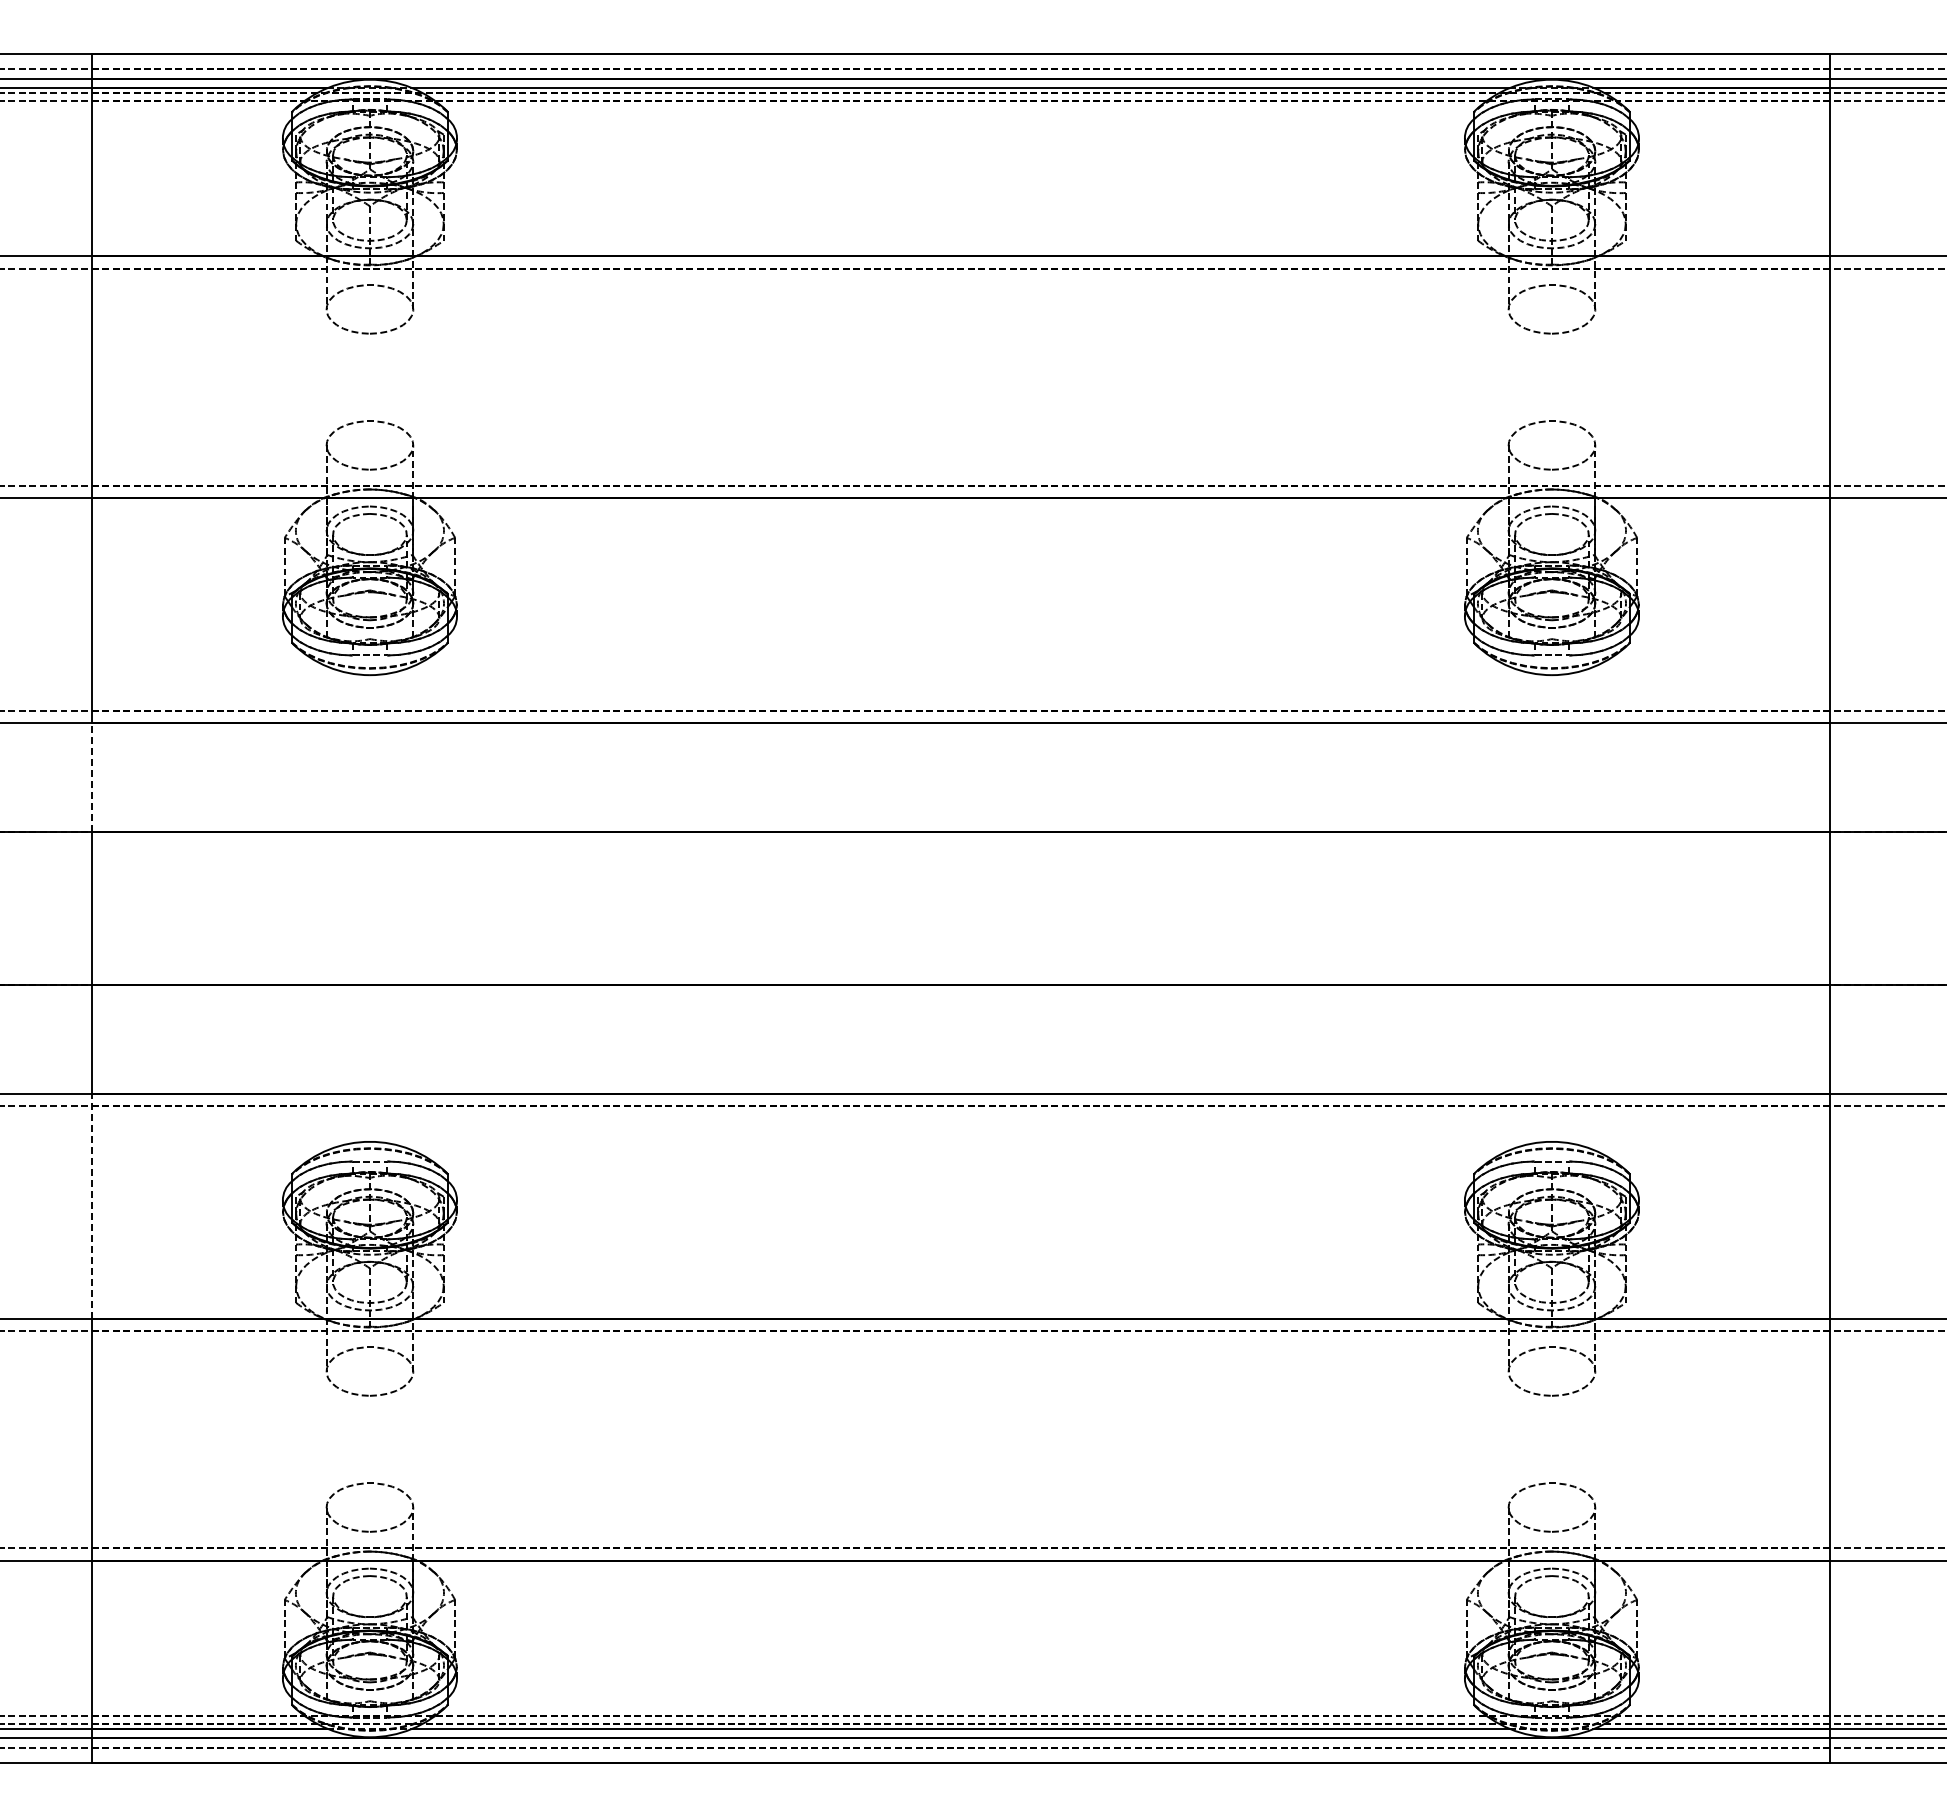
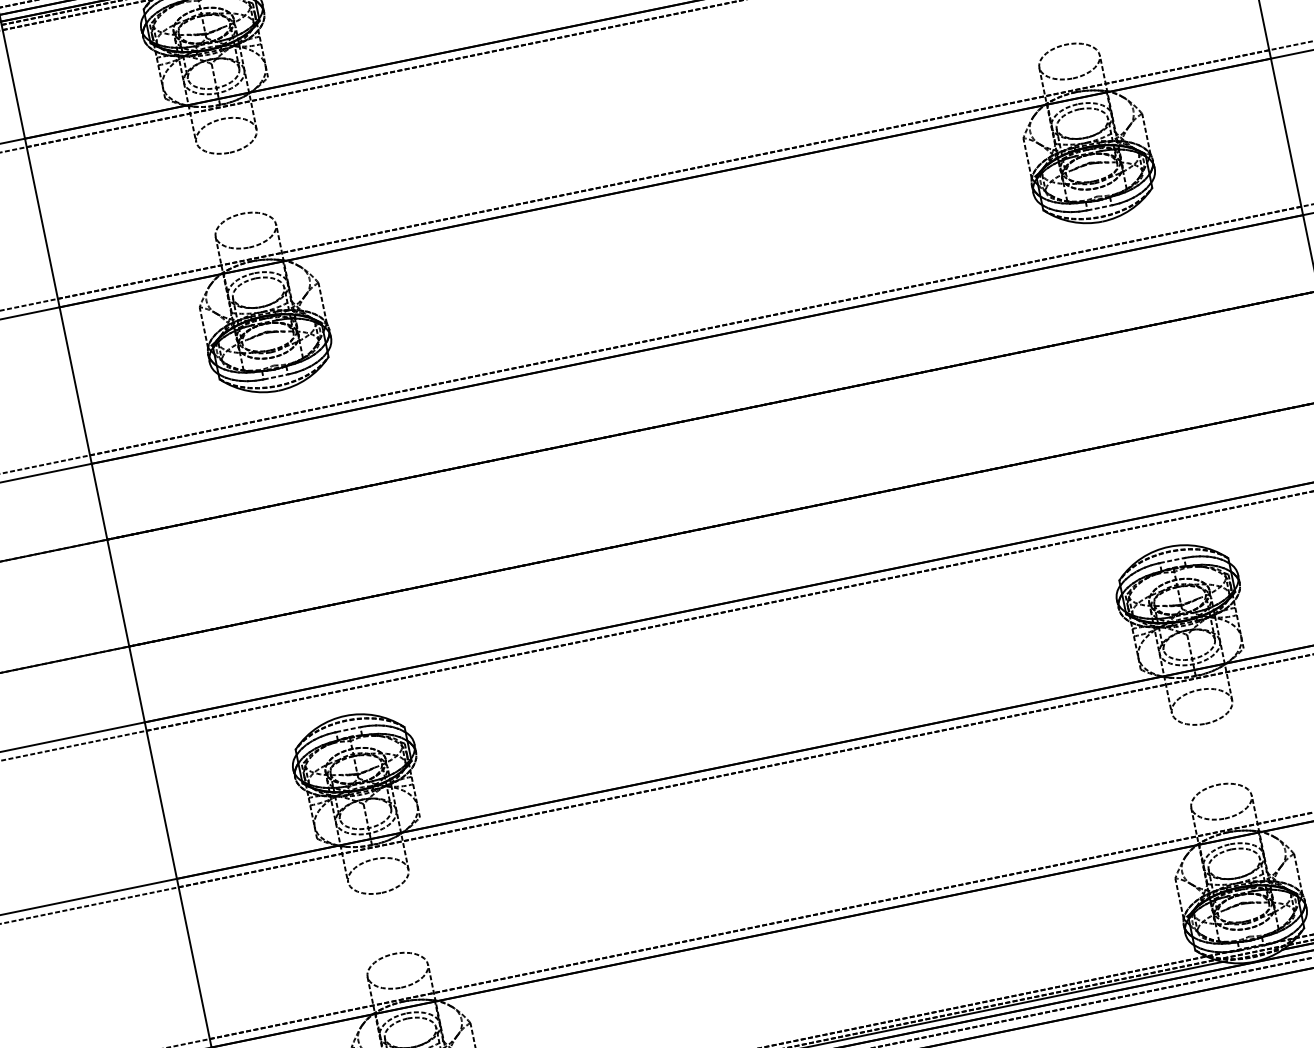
line: (91, 776) -> (99, 501), dashed -> solid
line: (91, 1205) -> (160, 800), dashed -> solid

